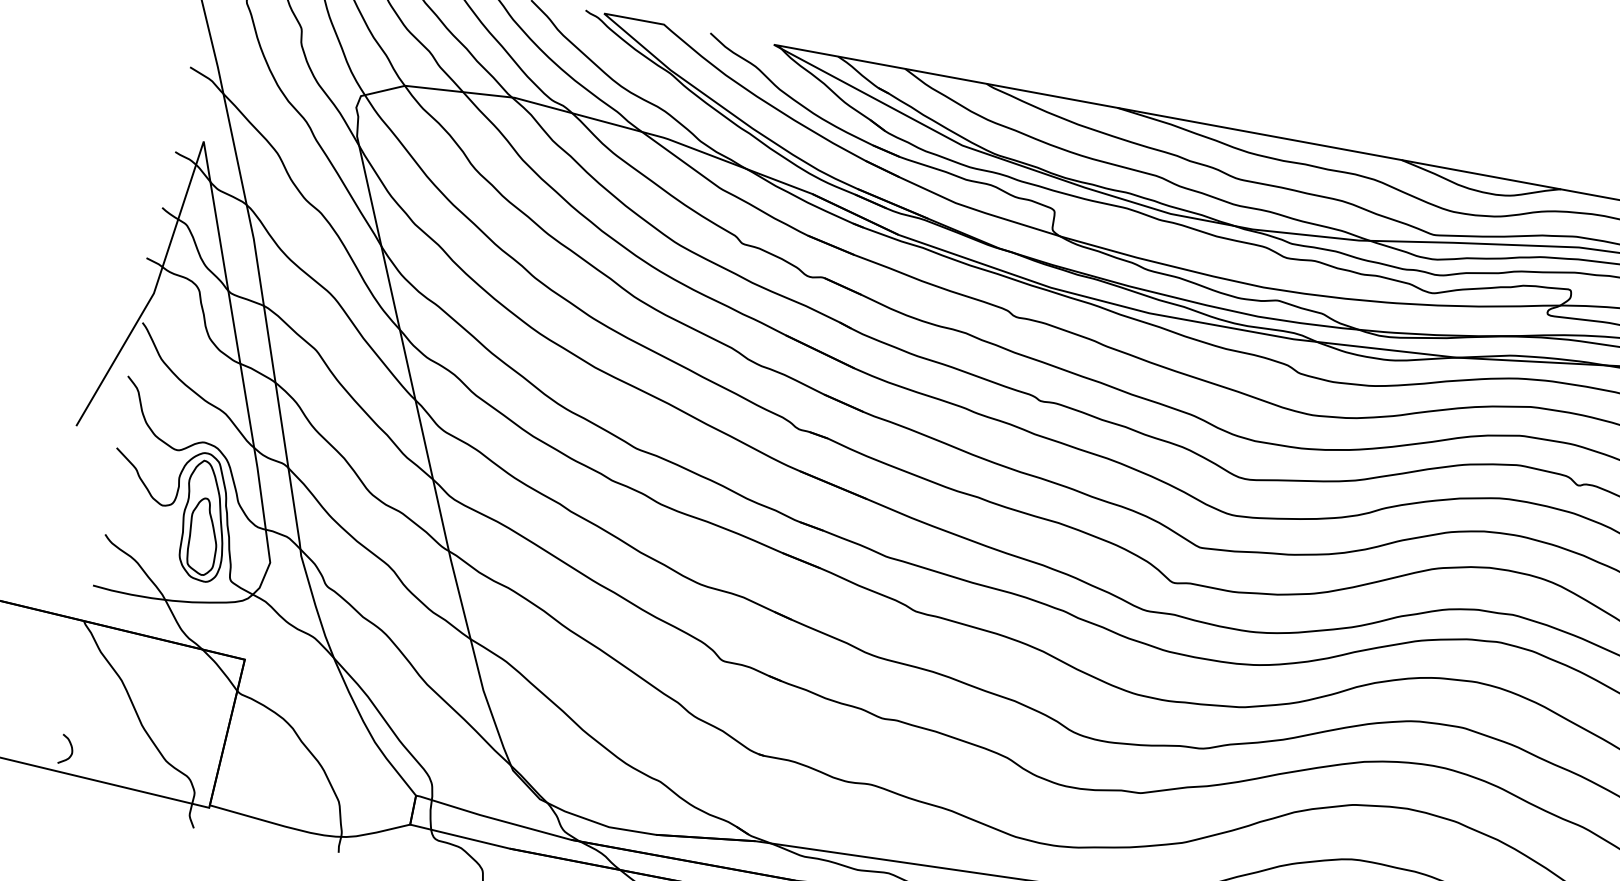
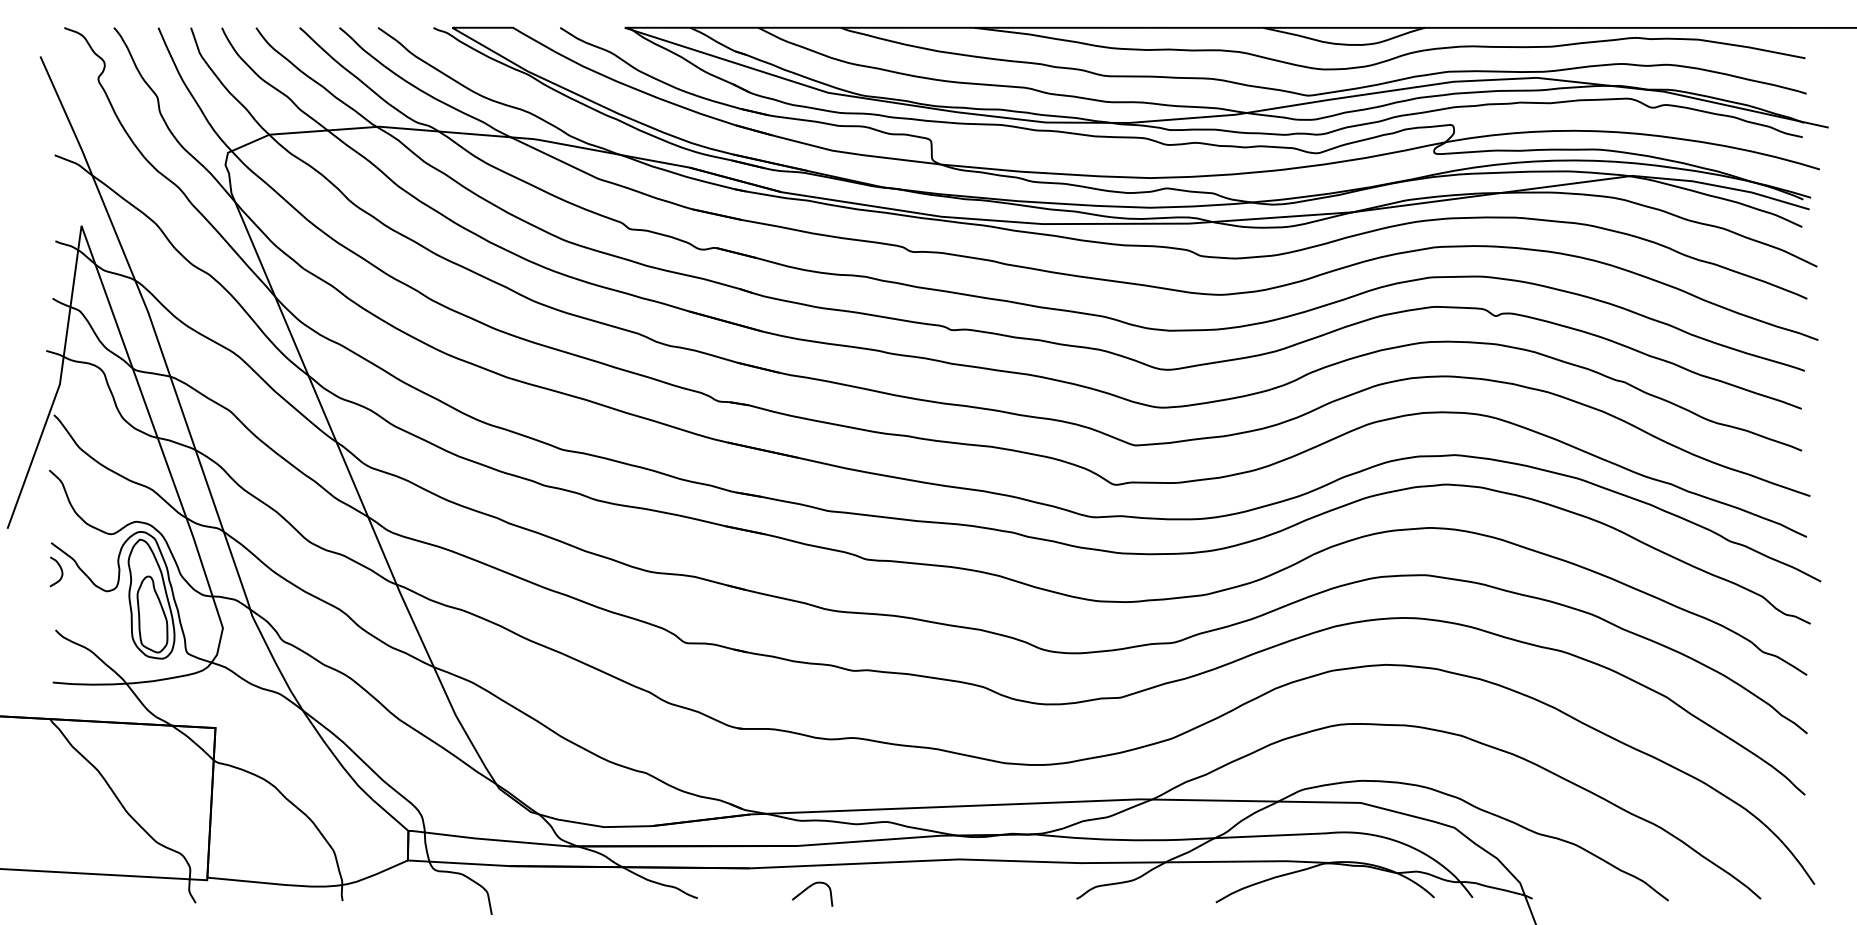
curve: (71, 748) -> (60, 569), moved

